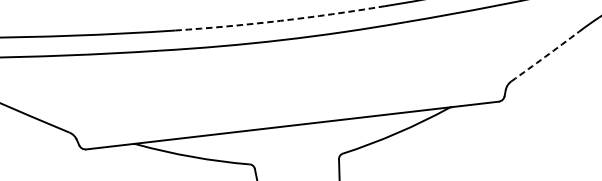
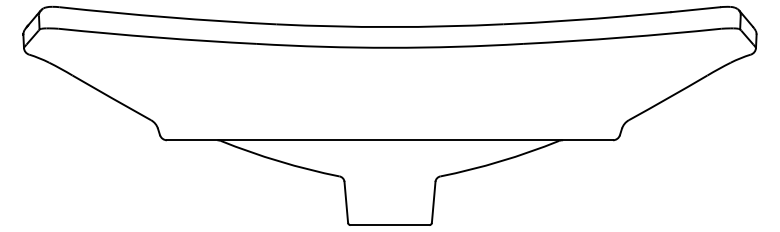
arc: (280, 21) -> (390, 27), dashed -> solid
arc: (545, 57) -> (668, 98), dashed -> solid

